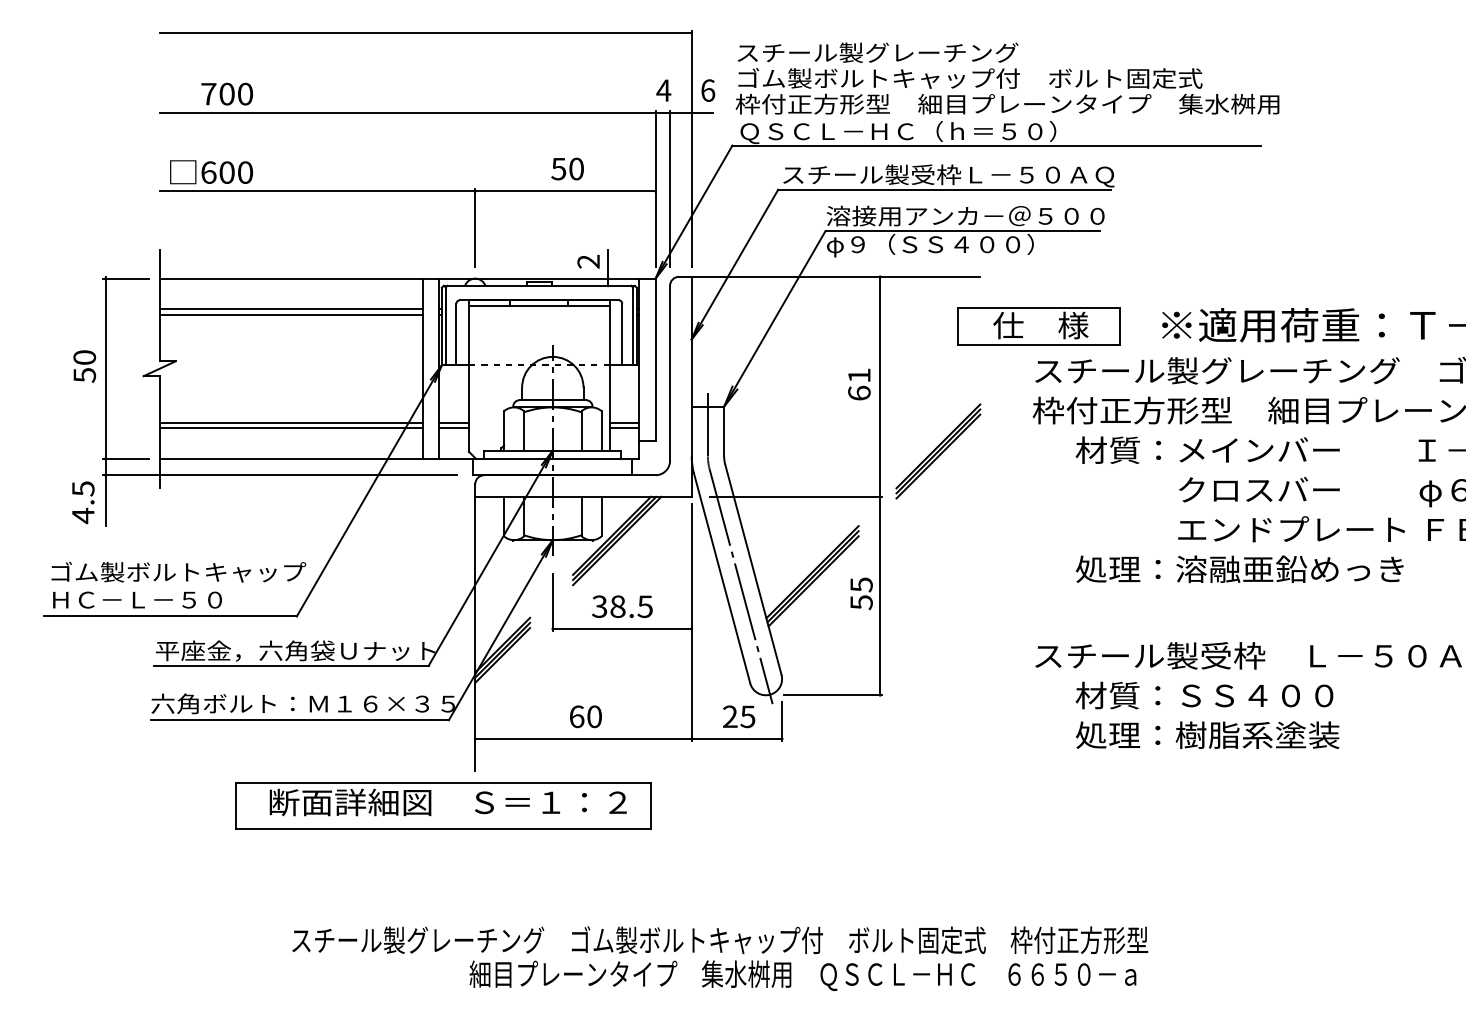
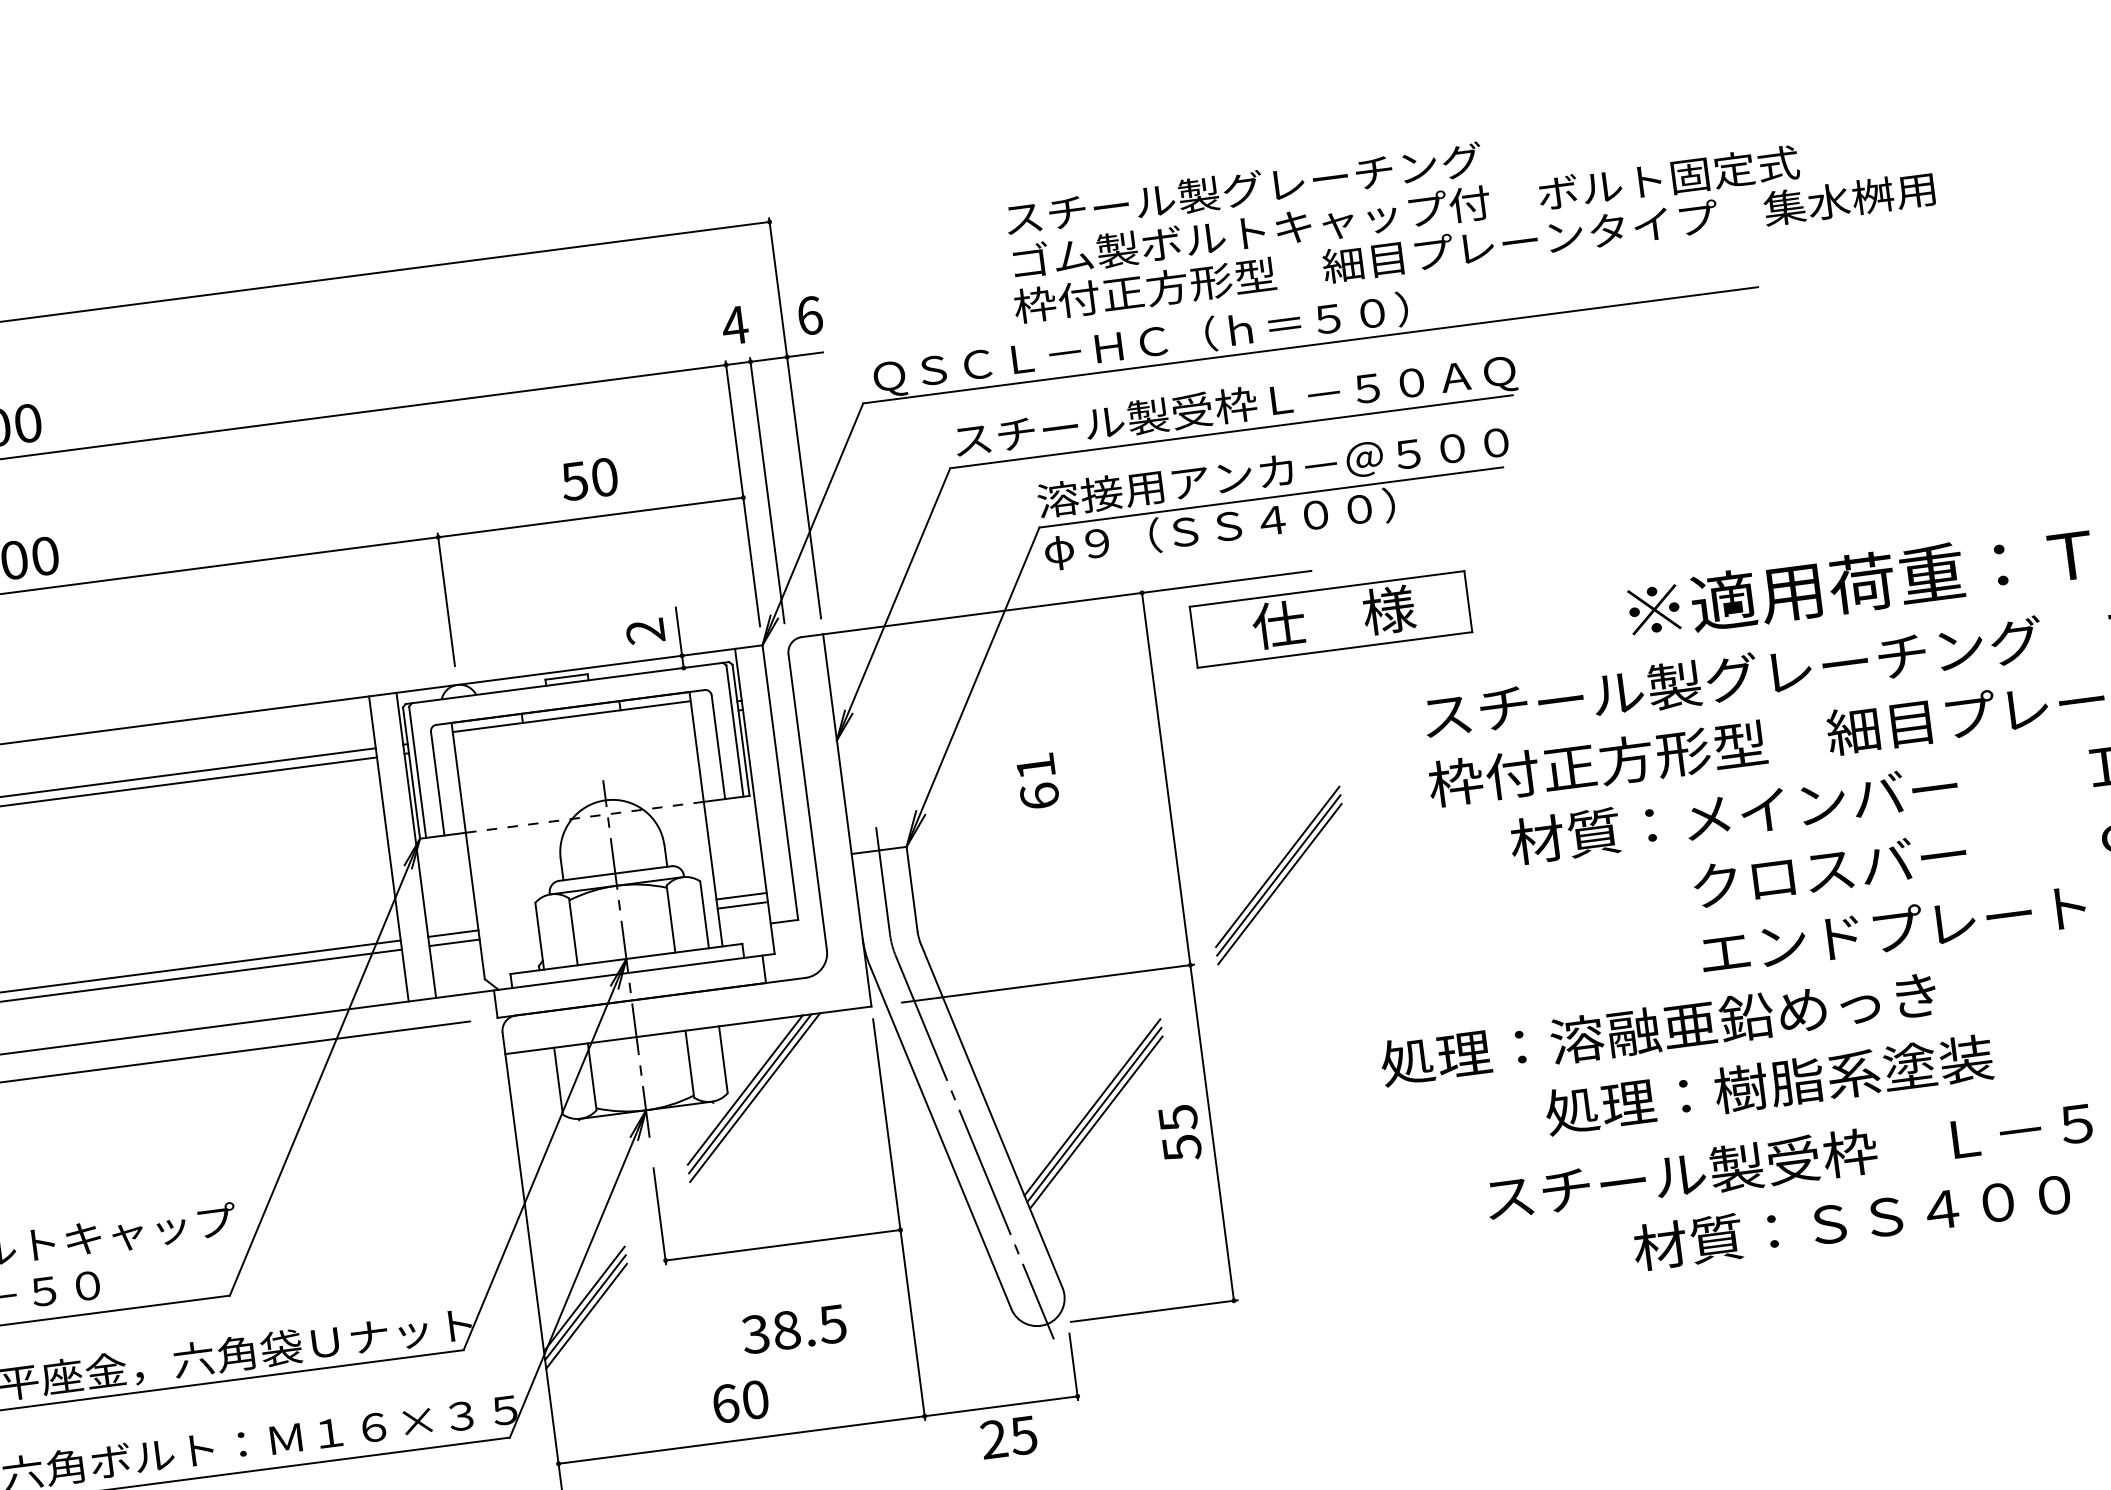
text: (1007, 78) -> (1468, 204), moved
part: (1038, 326) -> (1329, 619), moved
text: (859, 384) -> (1037, 781), moved
text: (1239, 569) -> (1658, 1029), moved
text: (622, 606) -> (794, 1328), moved
text: (1204, 695) -> (1851, 1220), moved
text: (739, 716) -> (1009, 1436), moved
text: (1207, 734) -> (1768, 1083), moved

